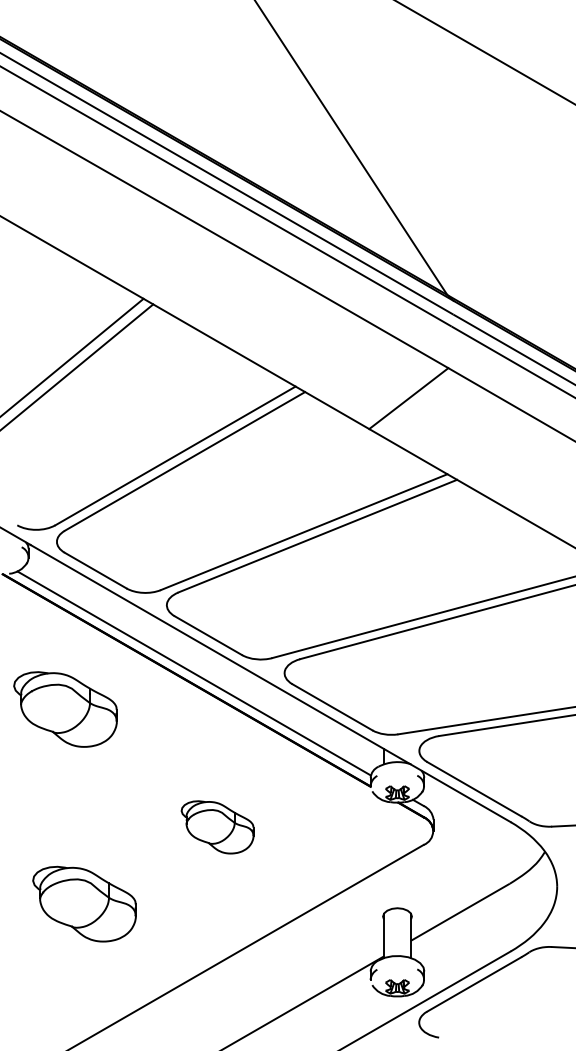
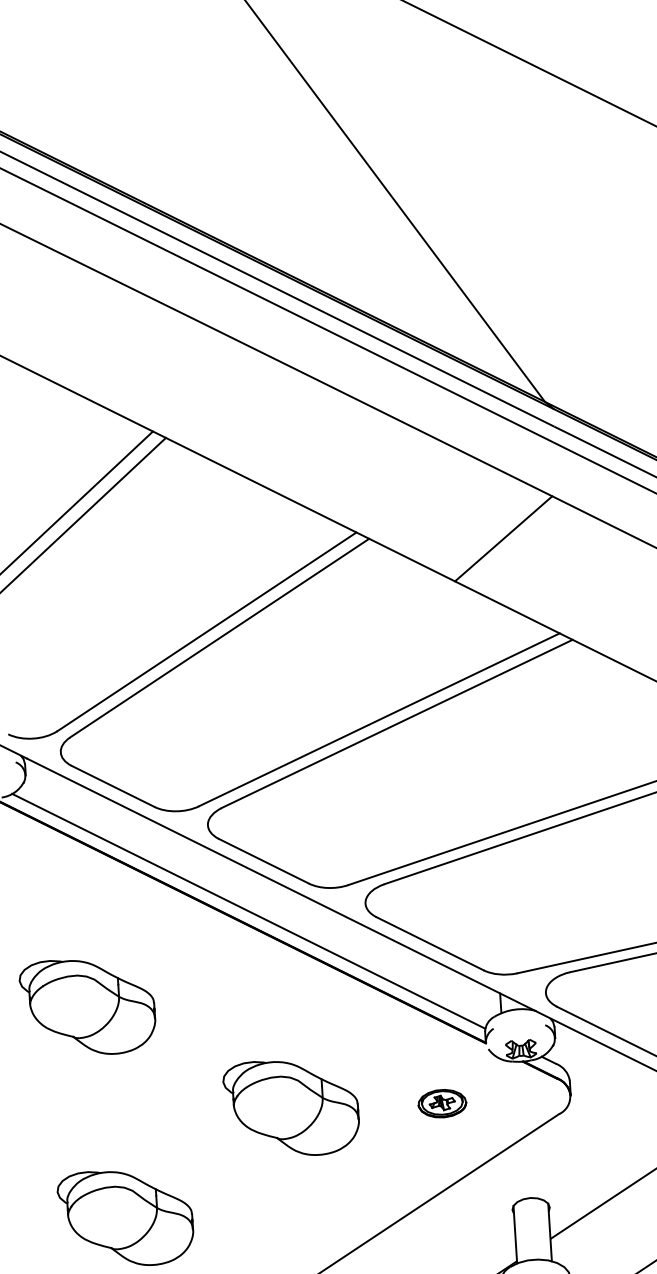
part: (65, 709) -> (87, 1007), moved
part: (217, 827) -> (291, 1108), size x1.43
part: (333, 830) -> (441, 1102), added

